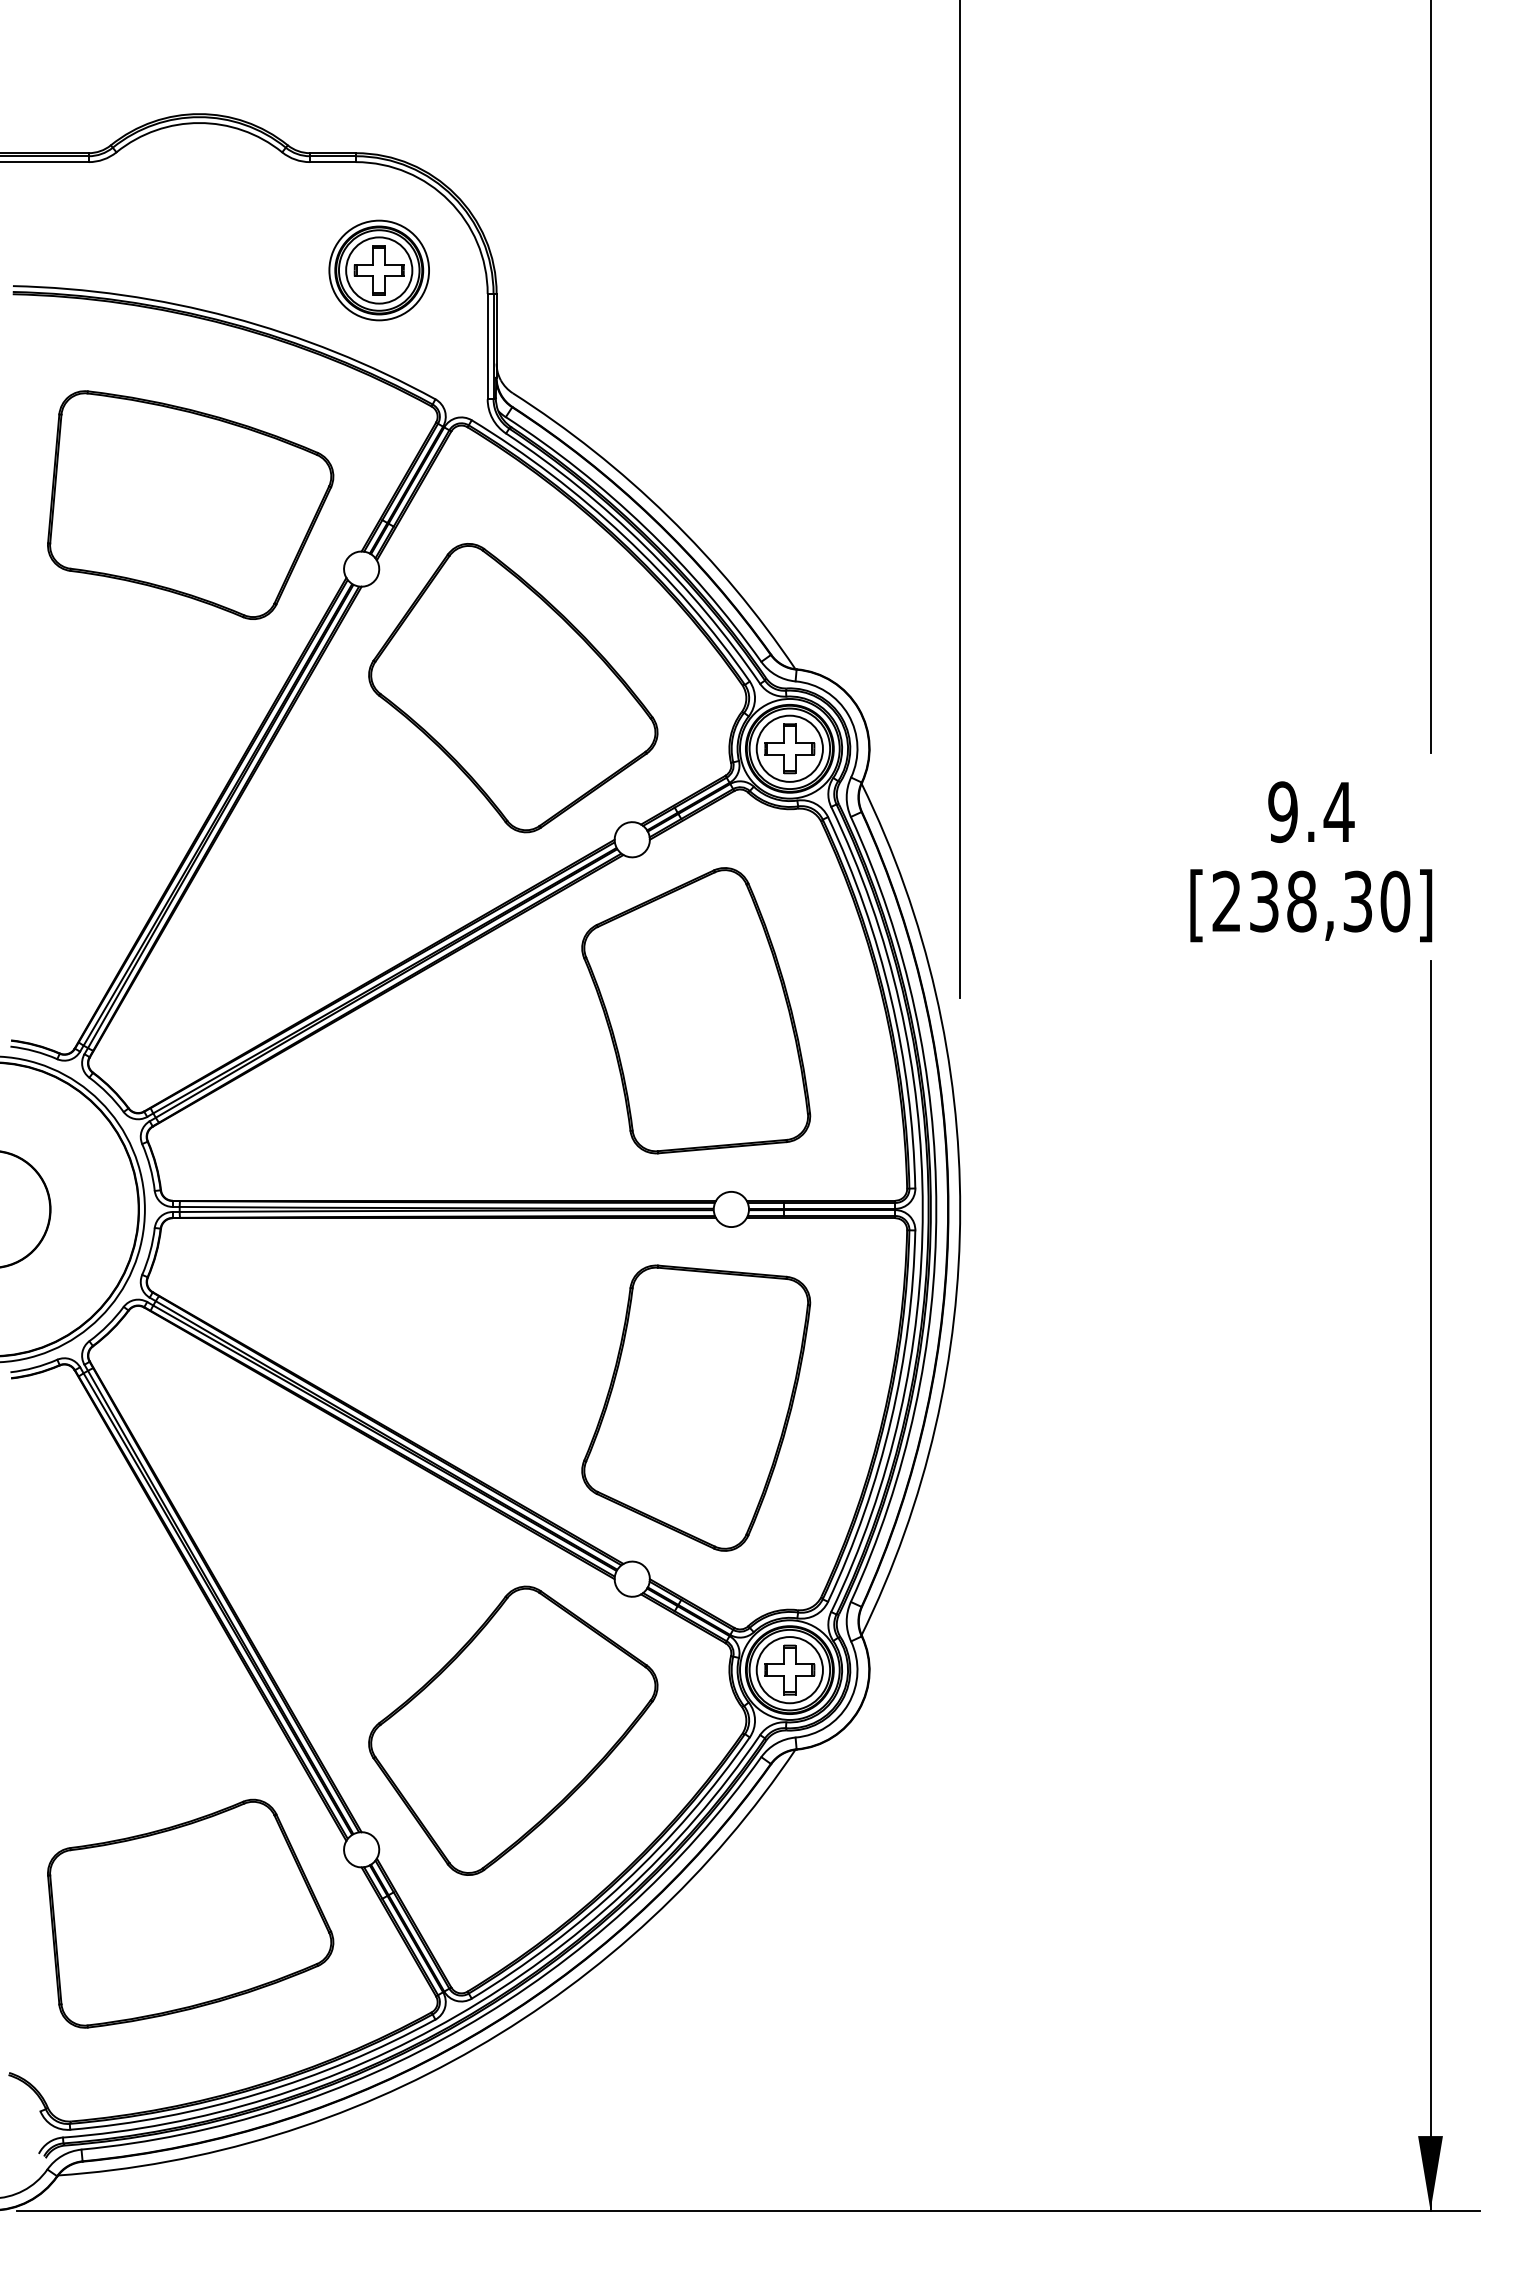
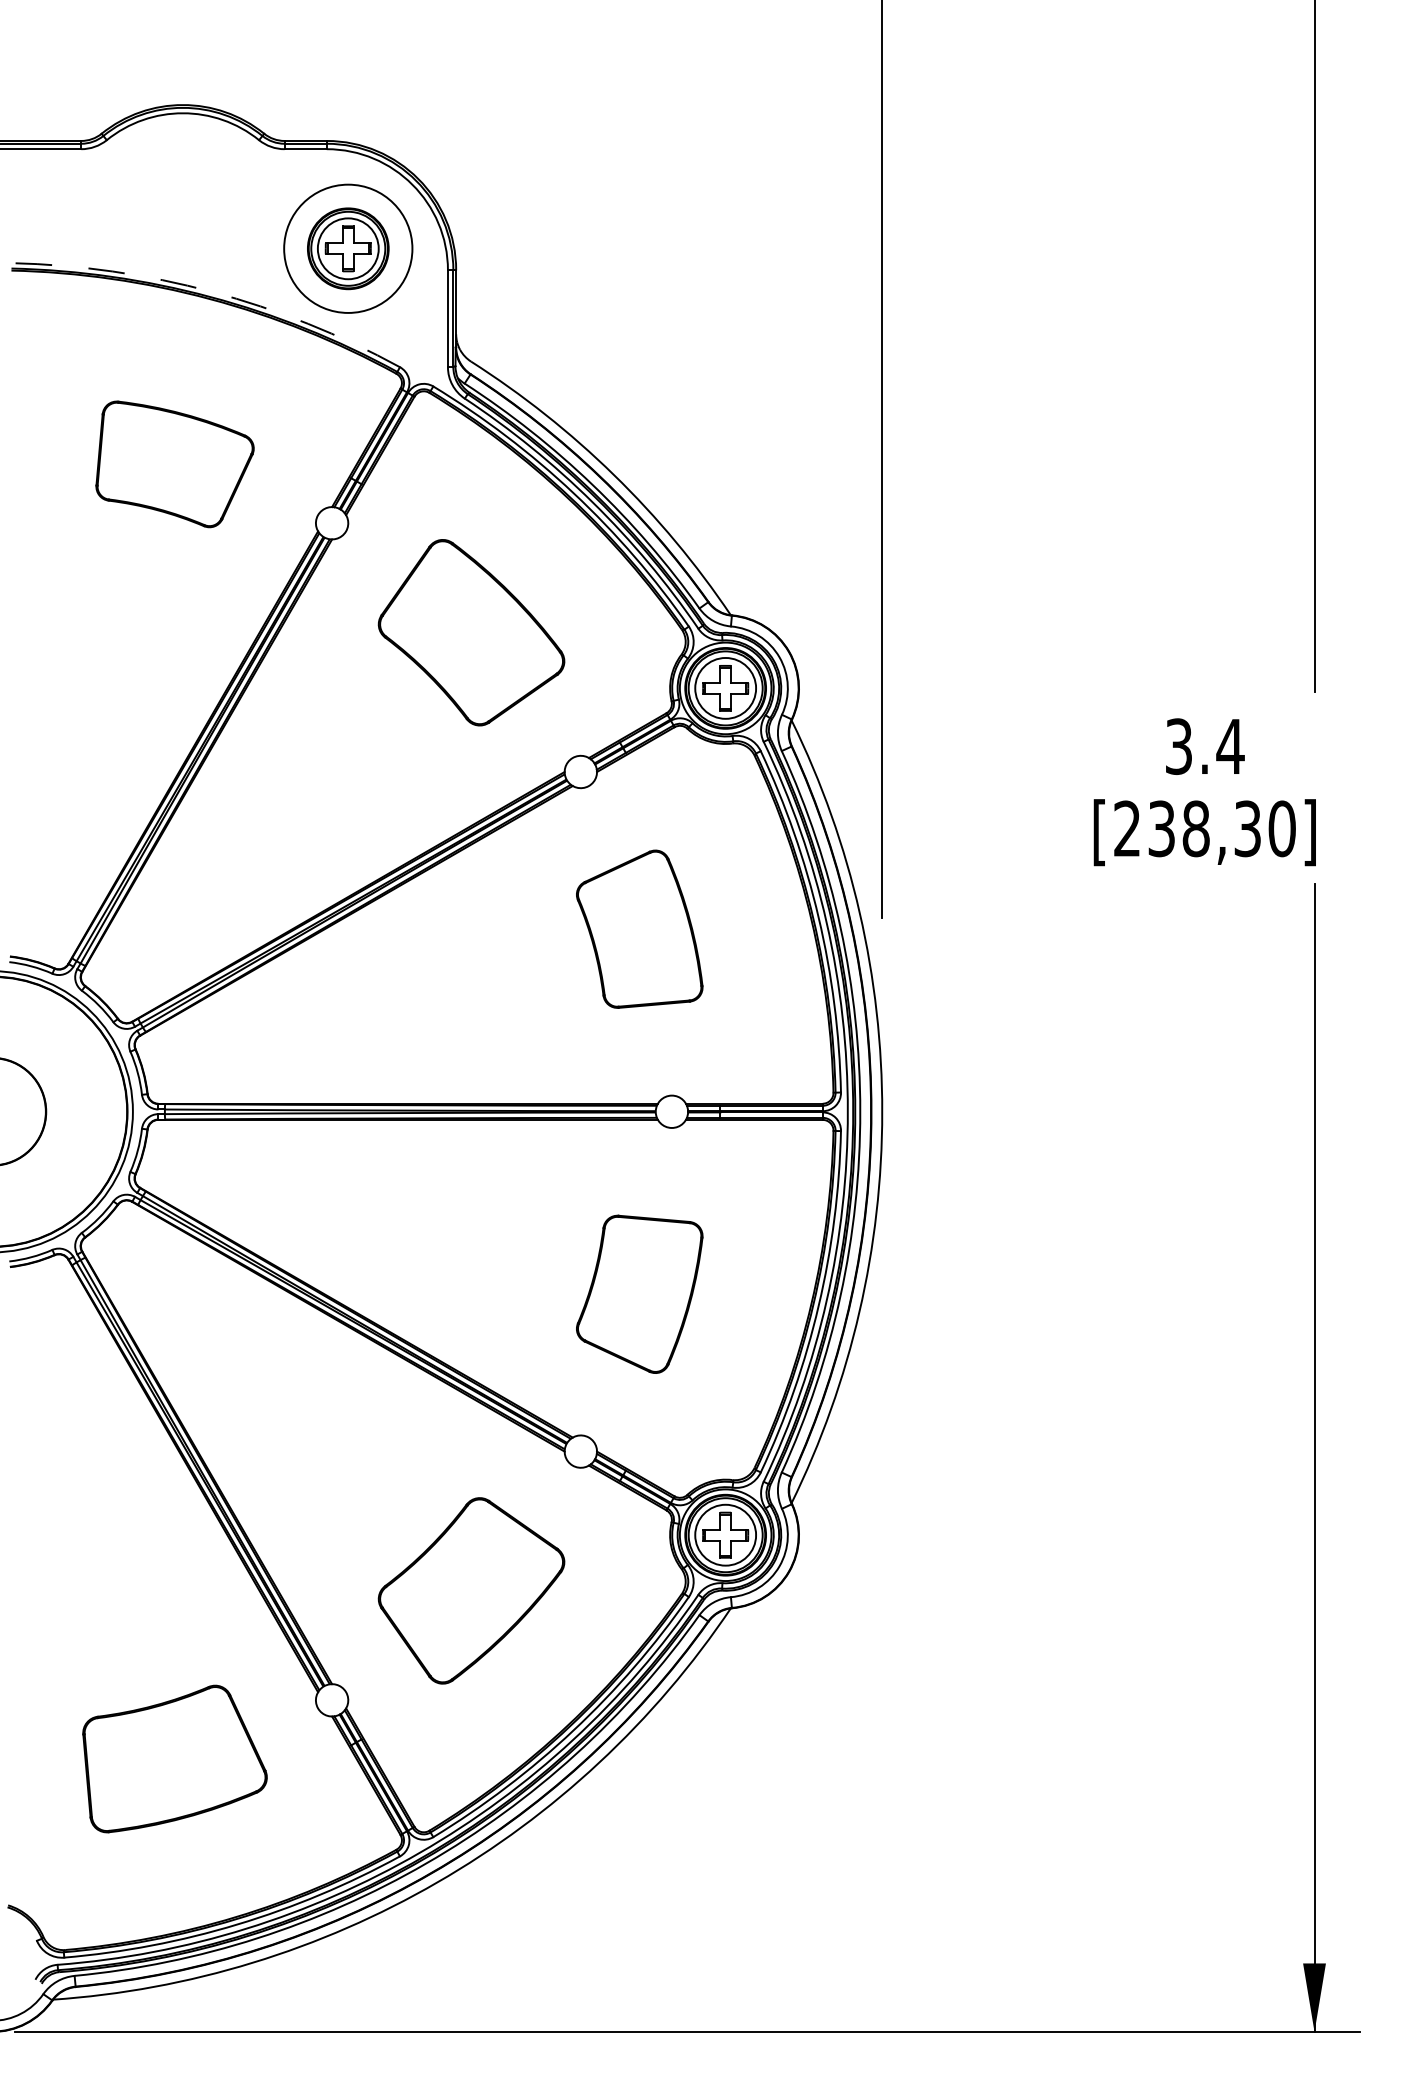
circle: (379, 270) -> (348, 248), size x1.4
arc: (230, 317) -> (211, 291), solid -> dashed
part: (190, 504) -> (174, 463), size x0.6
part: (513, 688) -> (471, 632), size x0.7
text: (1282, 811) -> (1178, 746), 9.4 -> 3.4
part: (696, 1010) -> (639, 928), size x0.6
part: (696, 1407) -> (639, 1293), size x0.6
part: (513, 1730) -> (471, 1590), size x0.7
part: (190, 1913) -> (174, 1758), size x0.7

